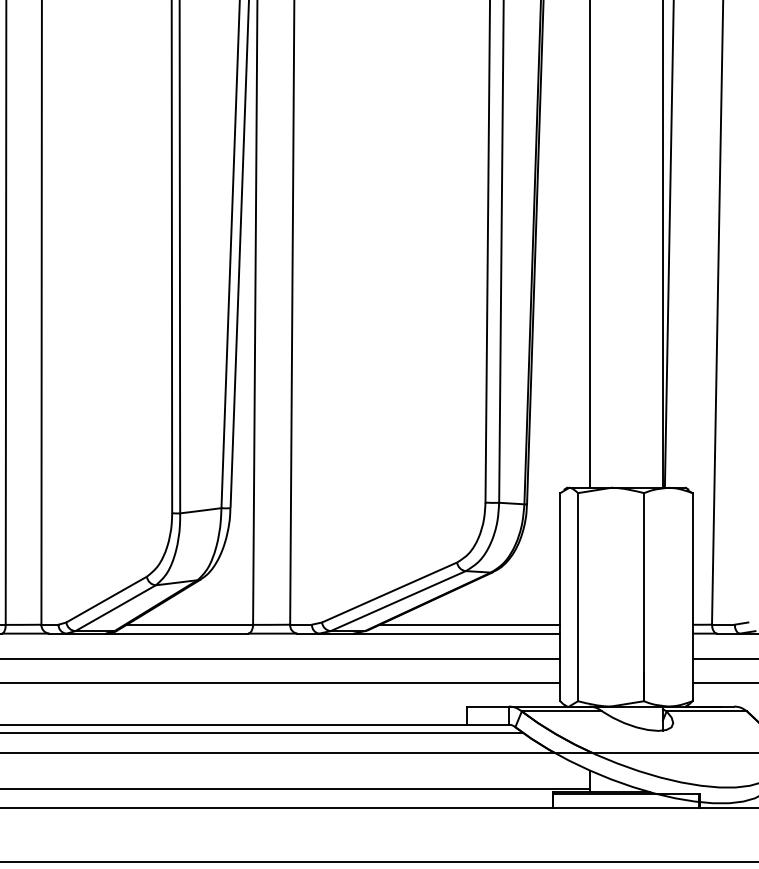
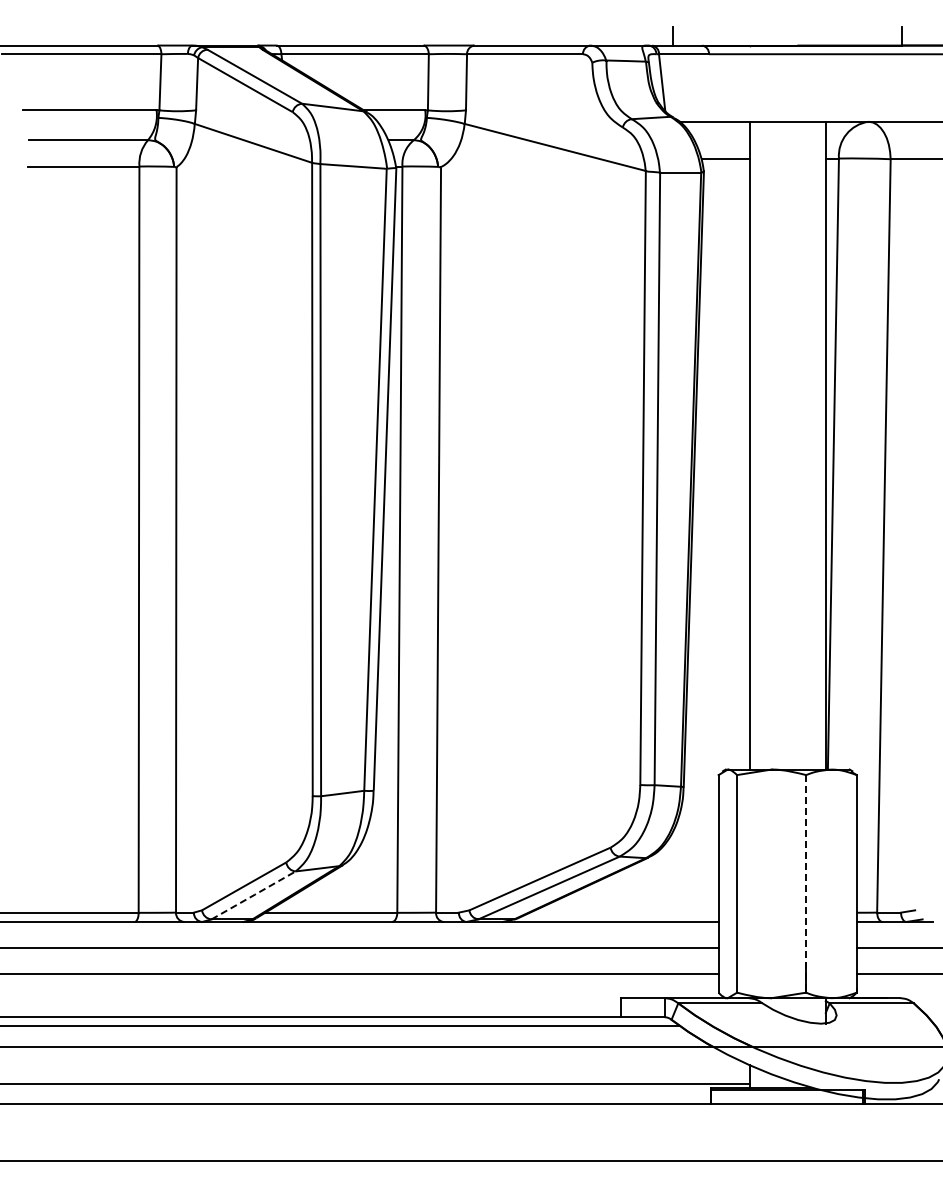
line: (644, 596) -> (806, 883), solid -> dashed
line: (116, 608) -> (254, 895), solid -> dashed
line: (470, 624) -> (624, 912), removed

